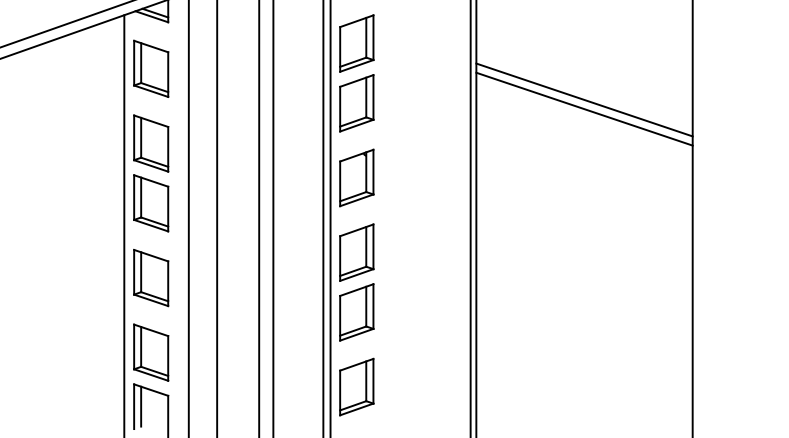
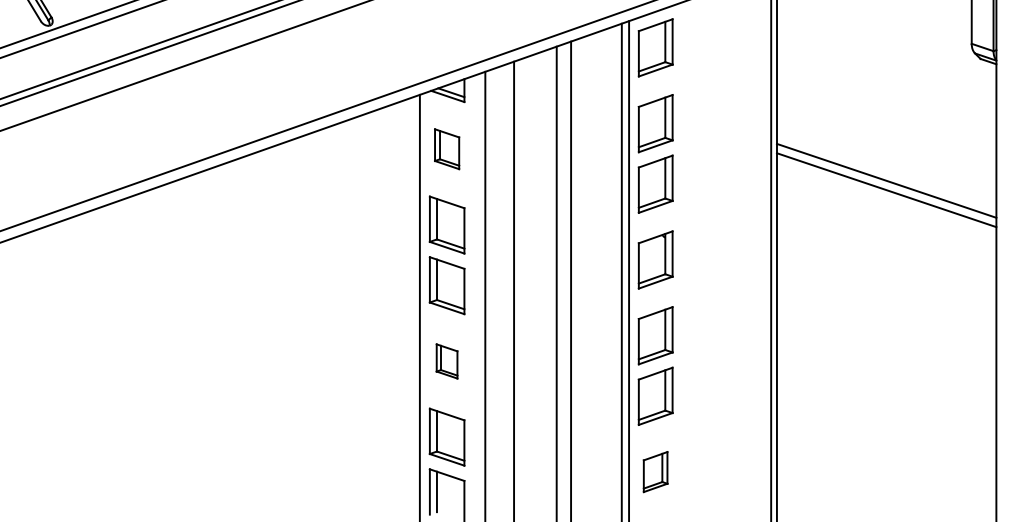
part: (150, 68) -> (446, 148), size x0.7
part: (150, 278) -> (446, 361), size x0.6
part: (356, 386) -> (655, 471), size x0.7

